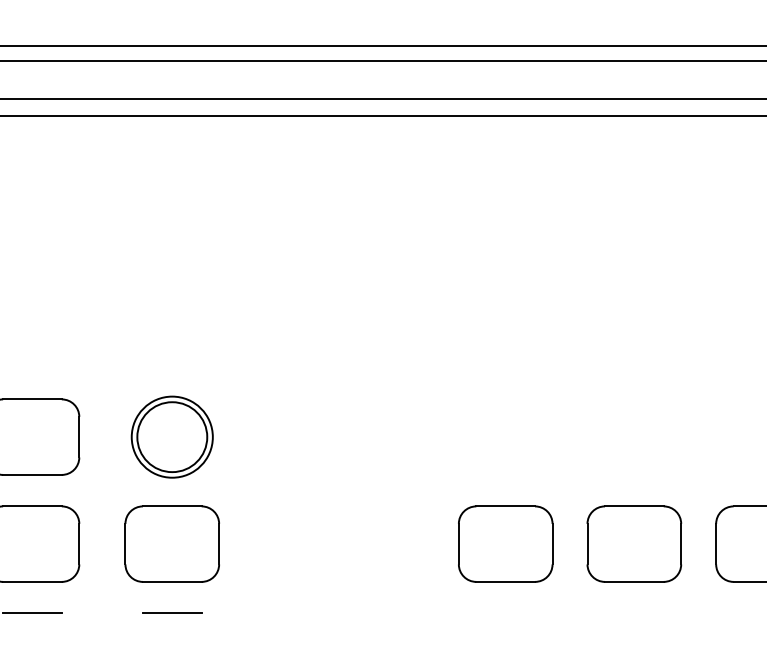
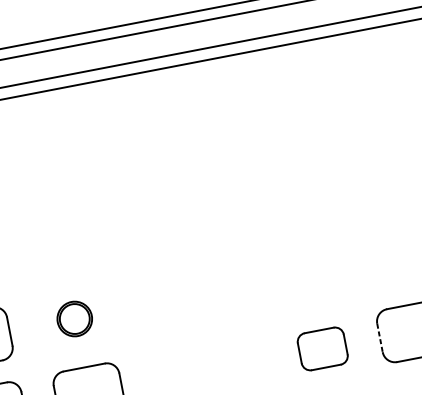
part: (171, 436) -> (74, 318), size x0.6
part: (505, 543) -> (322, 348), size x0.7
line: (587, 544) -> (380, 338), solid -> dashed

